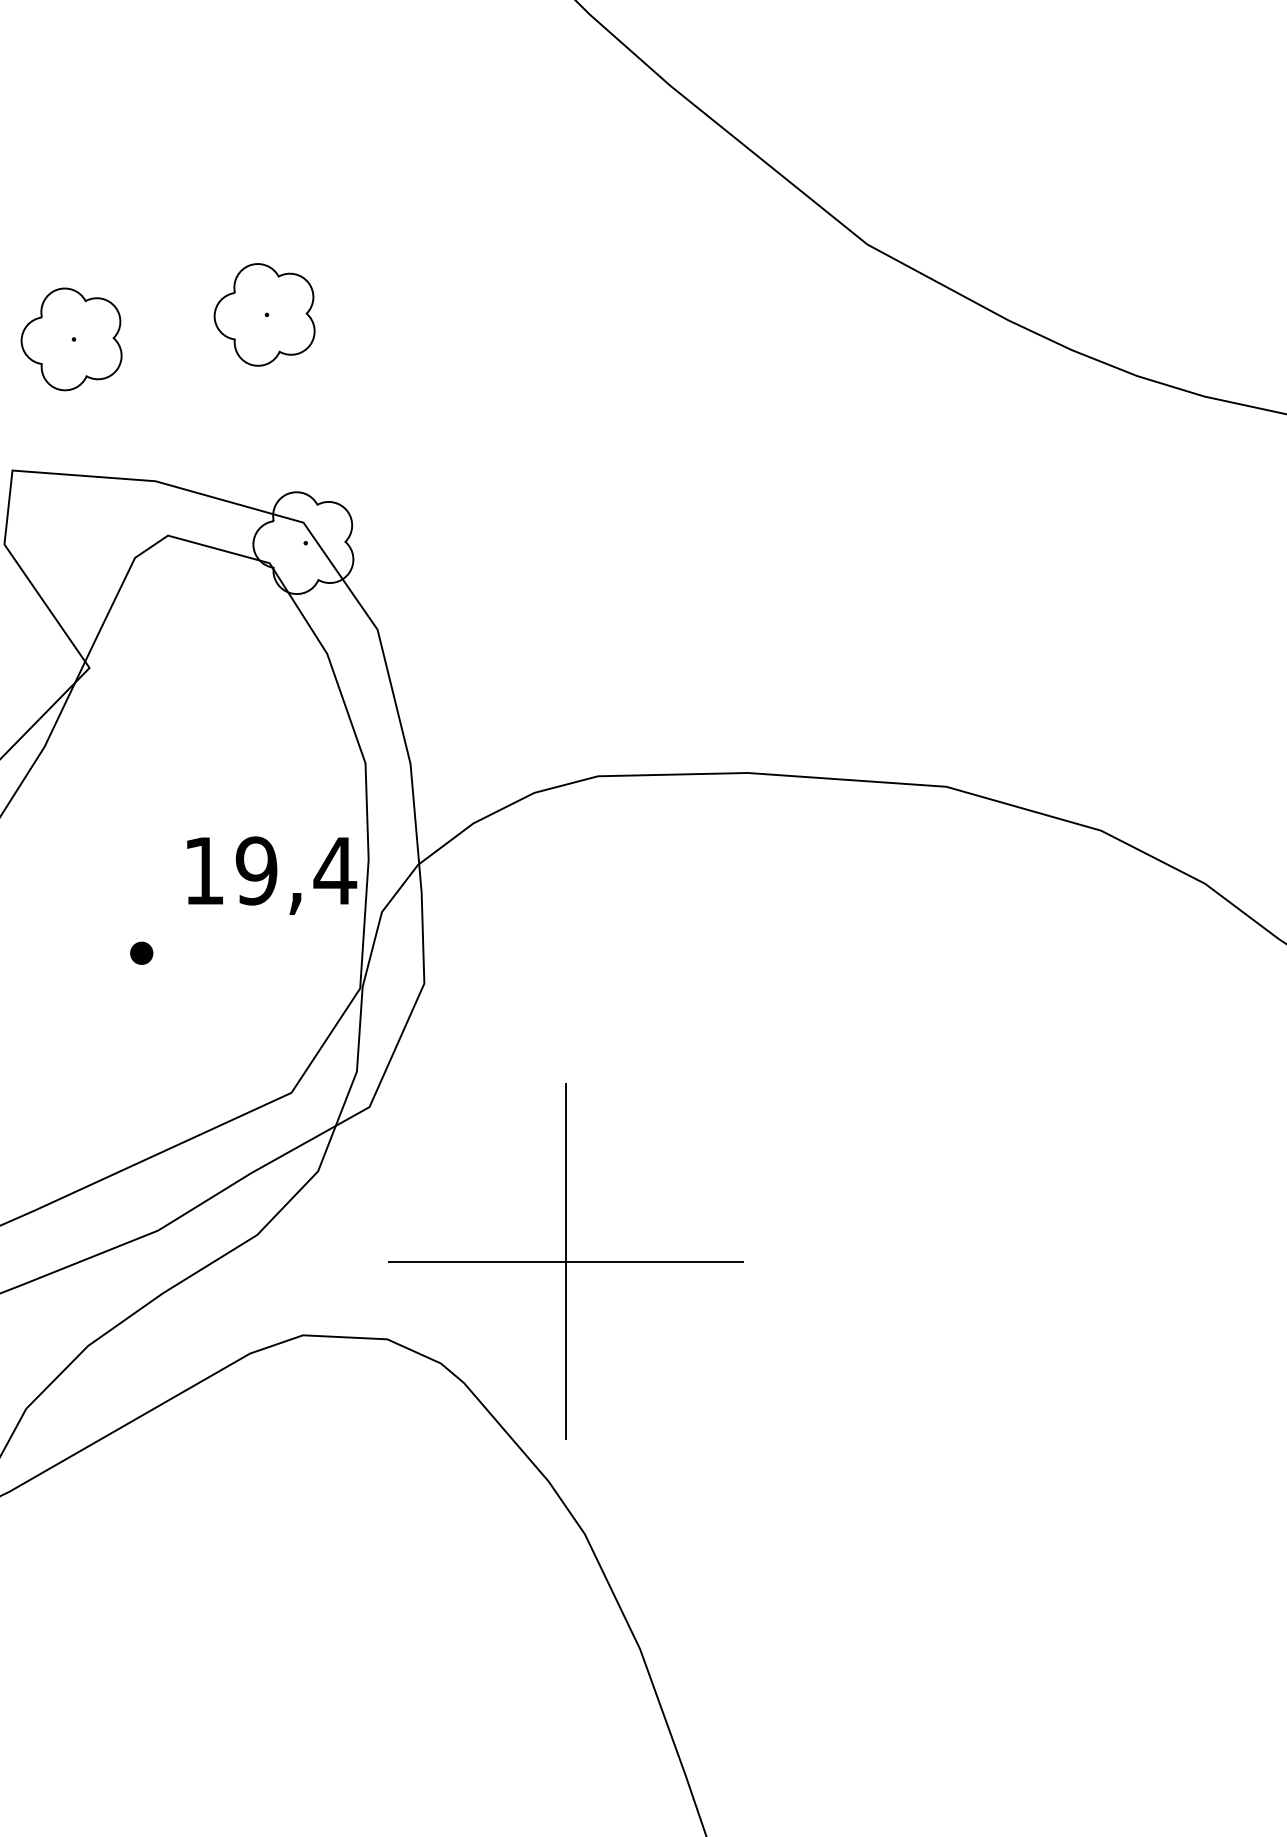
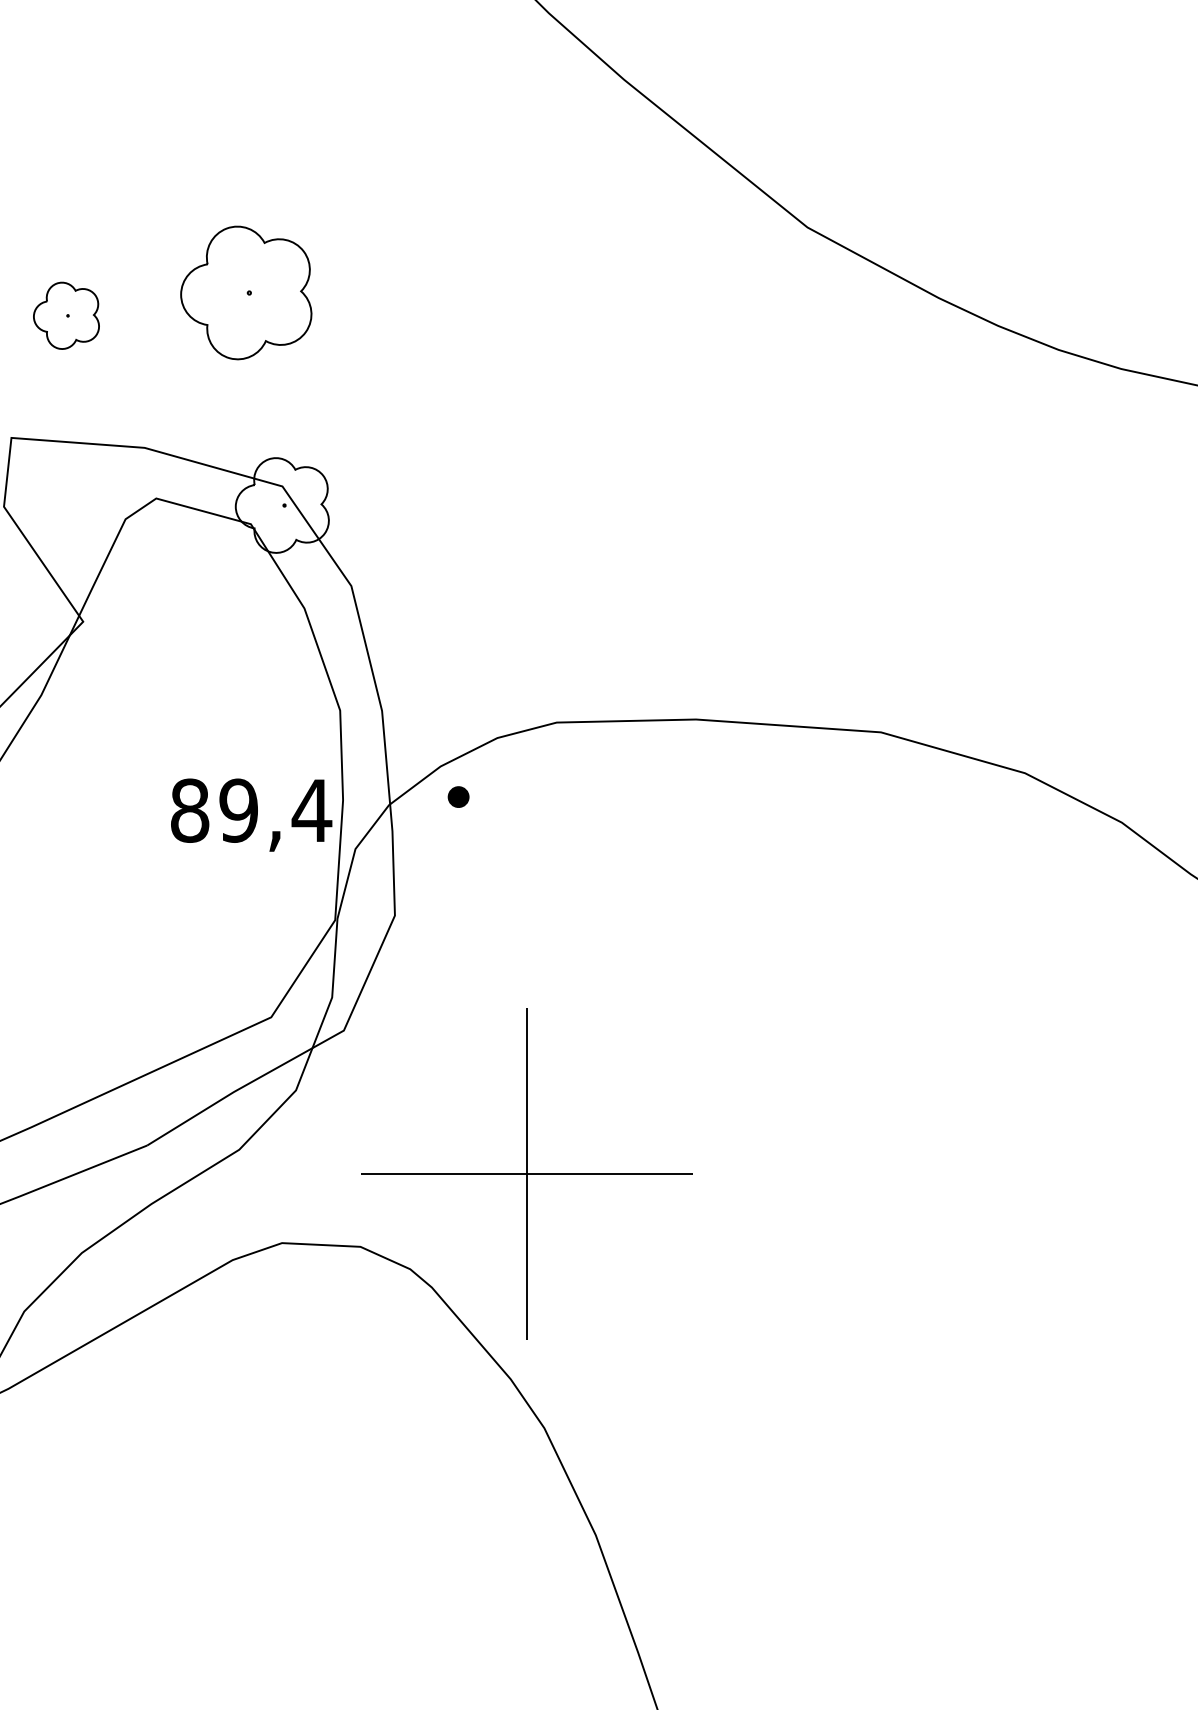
part: (264, 314) -> (246, 292), size x1.4
part: (71, 339) -> (66, 315), size x0.7
text: (203, 870) -> (189, 810), 19,4 -> 89,4
part: (141, 952) -> (458, 796), moved

